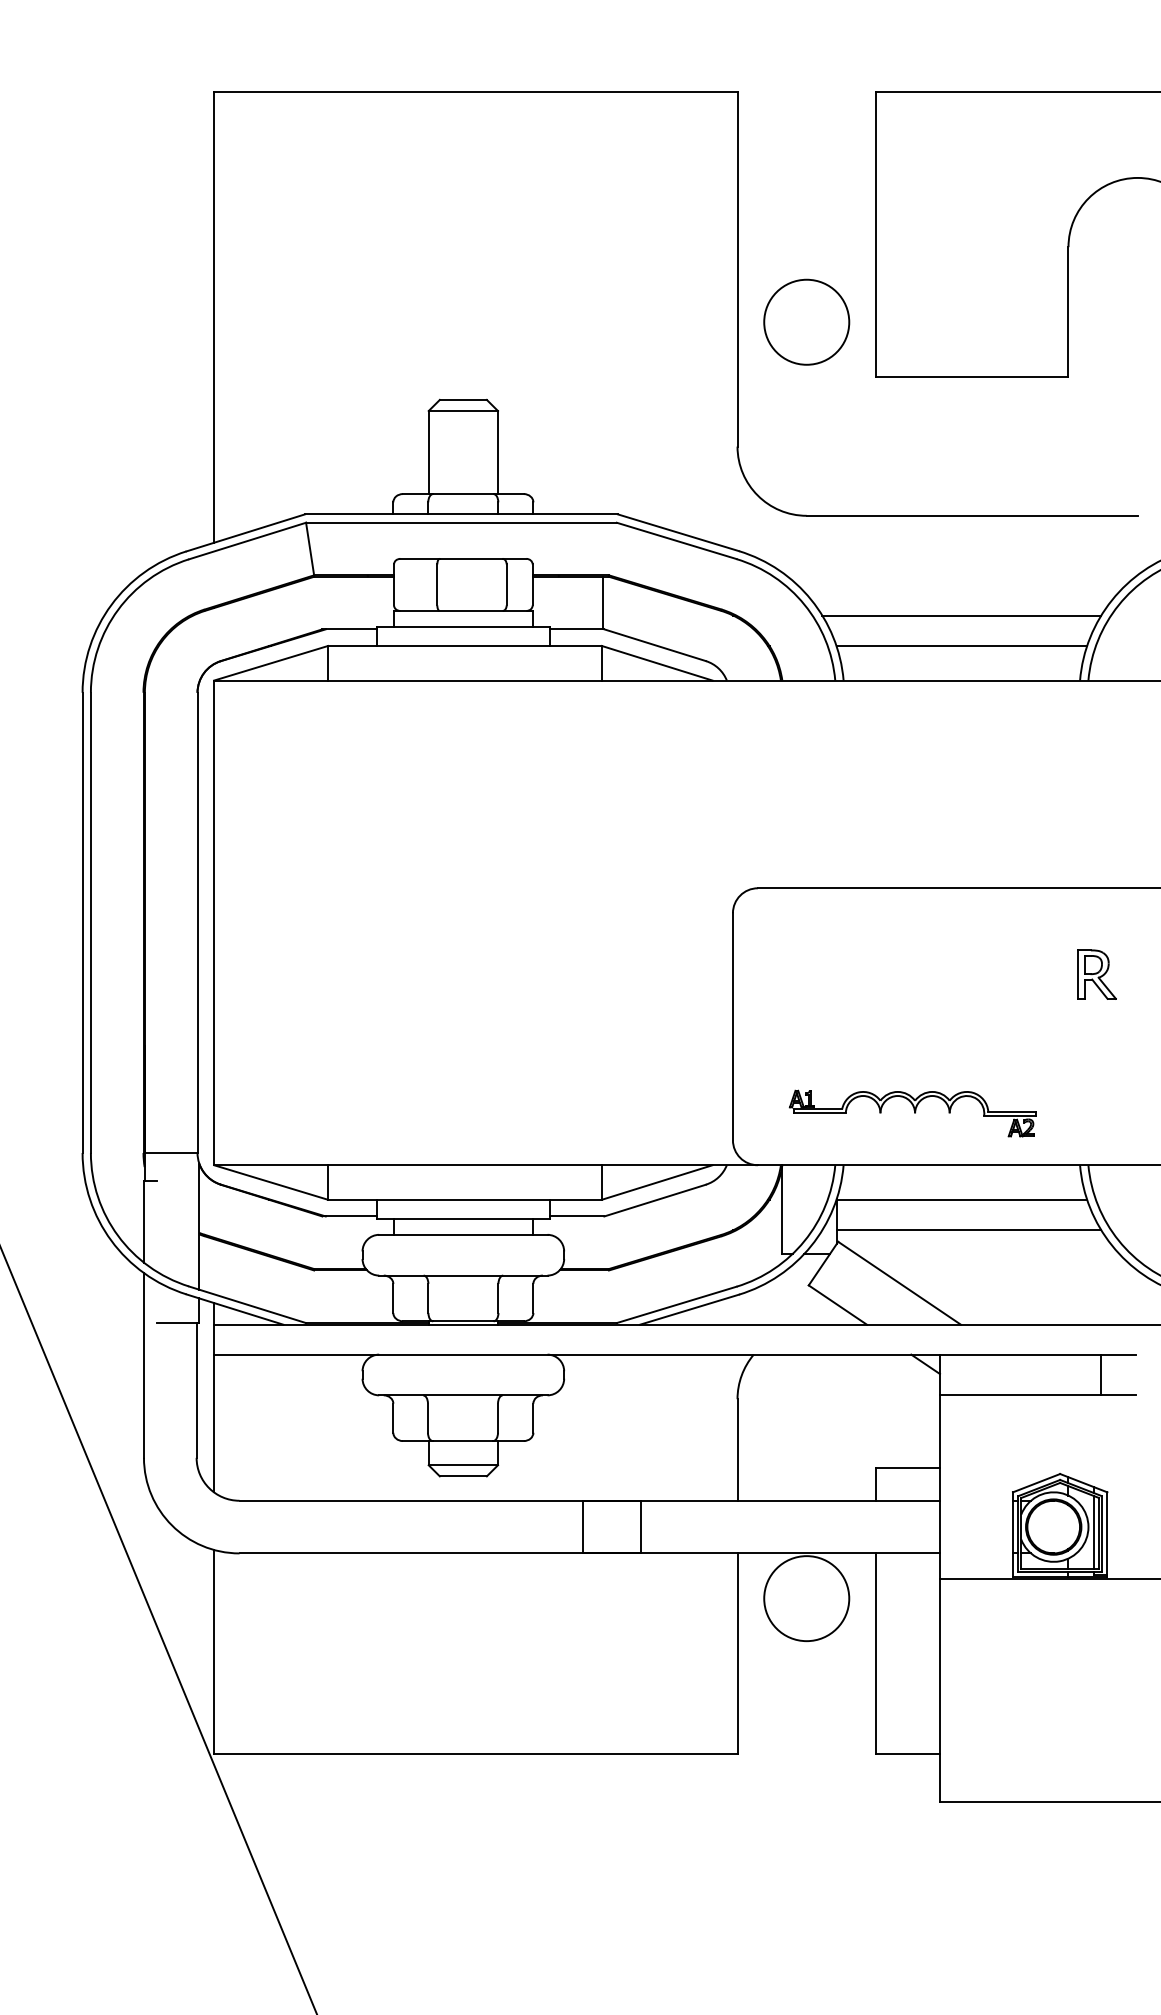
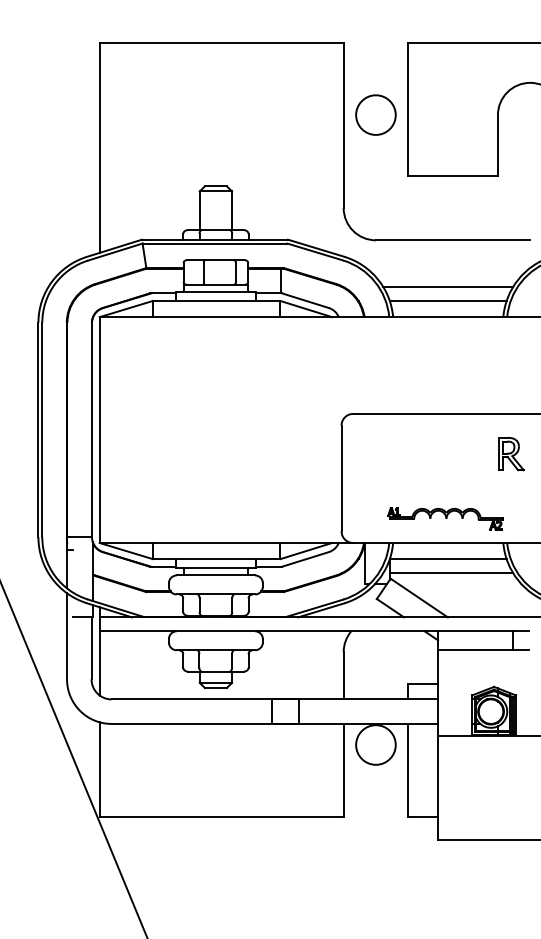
circle: (805, 320) -> (375, 114), moved
part: (1097, 975) -> (511, 454), size x1.43
part: (913, 1112) -> (445, 518), moved

